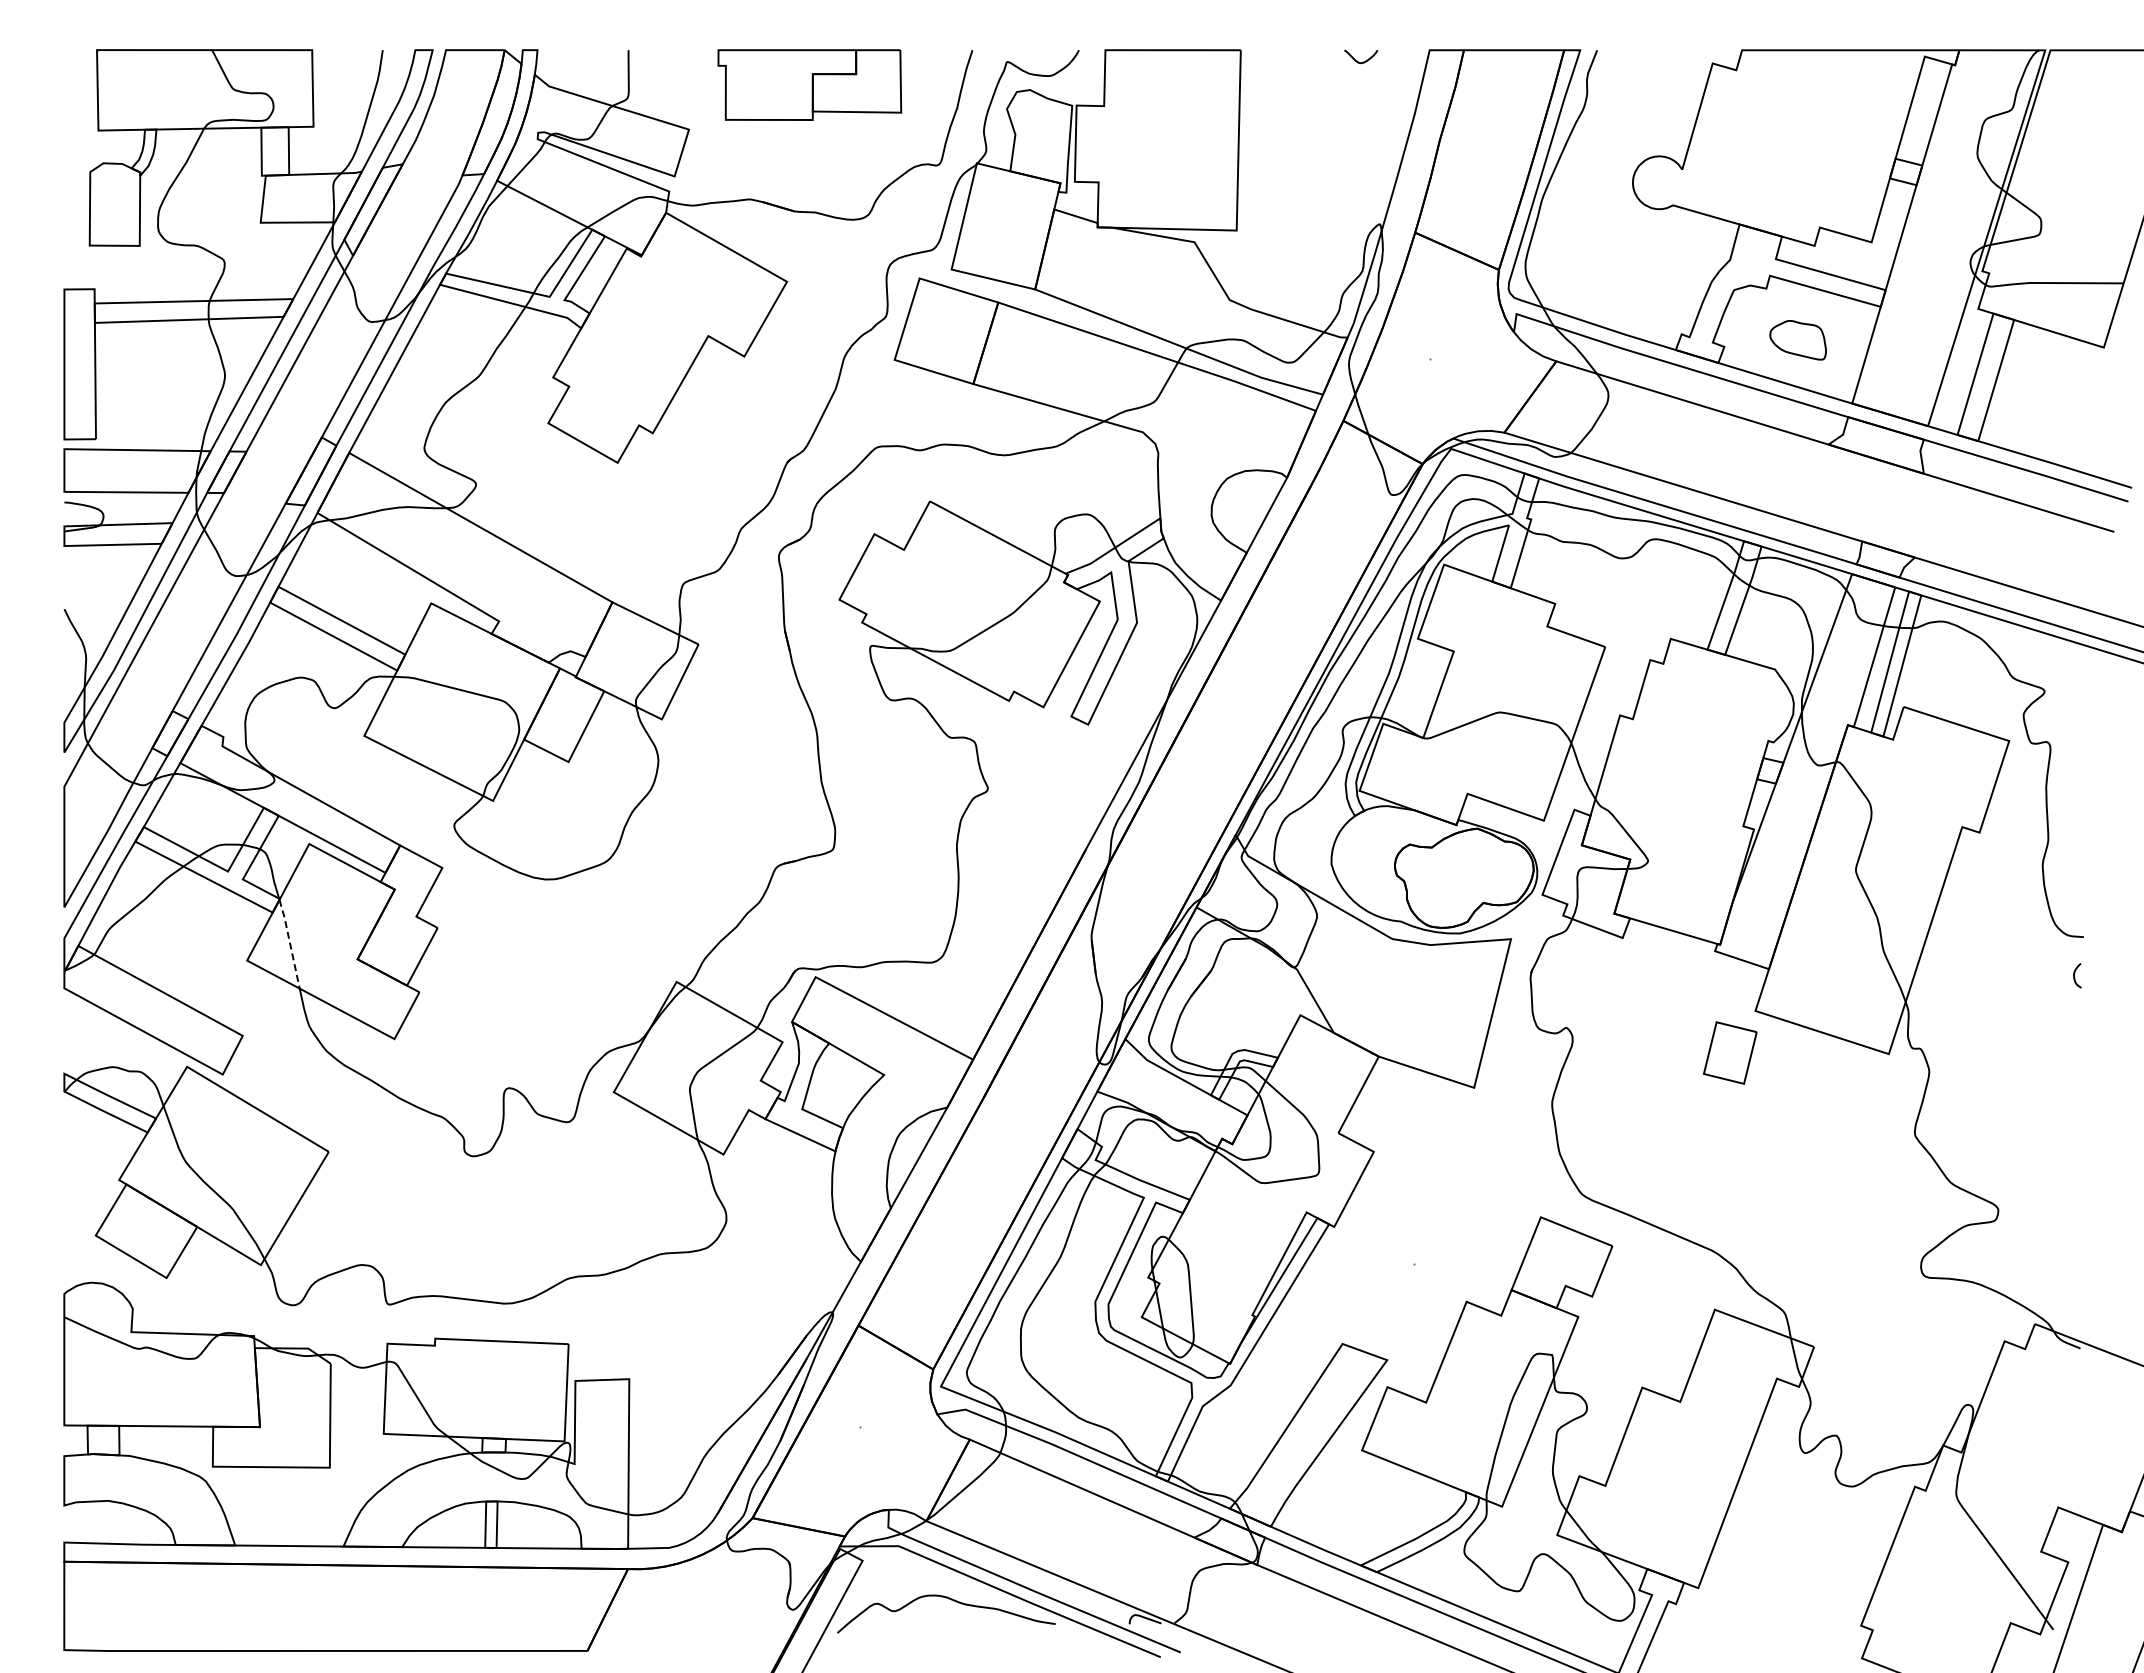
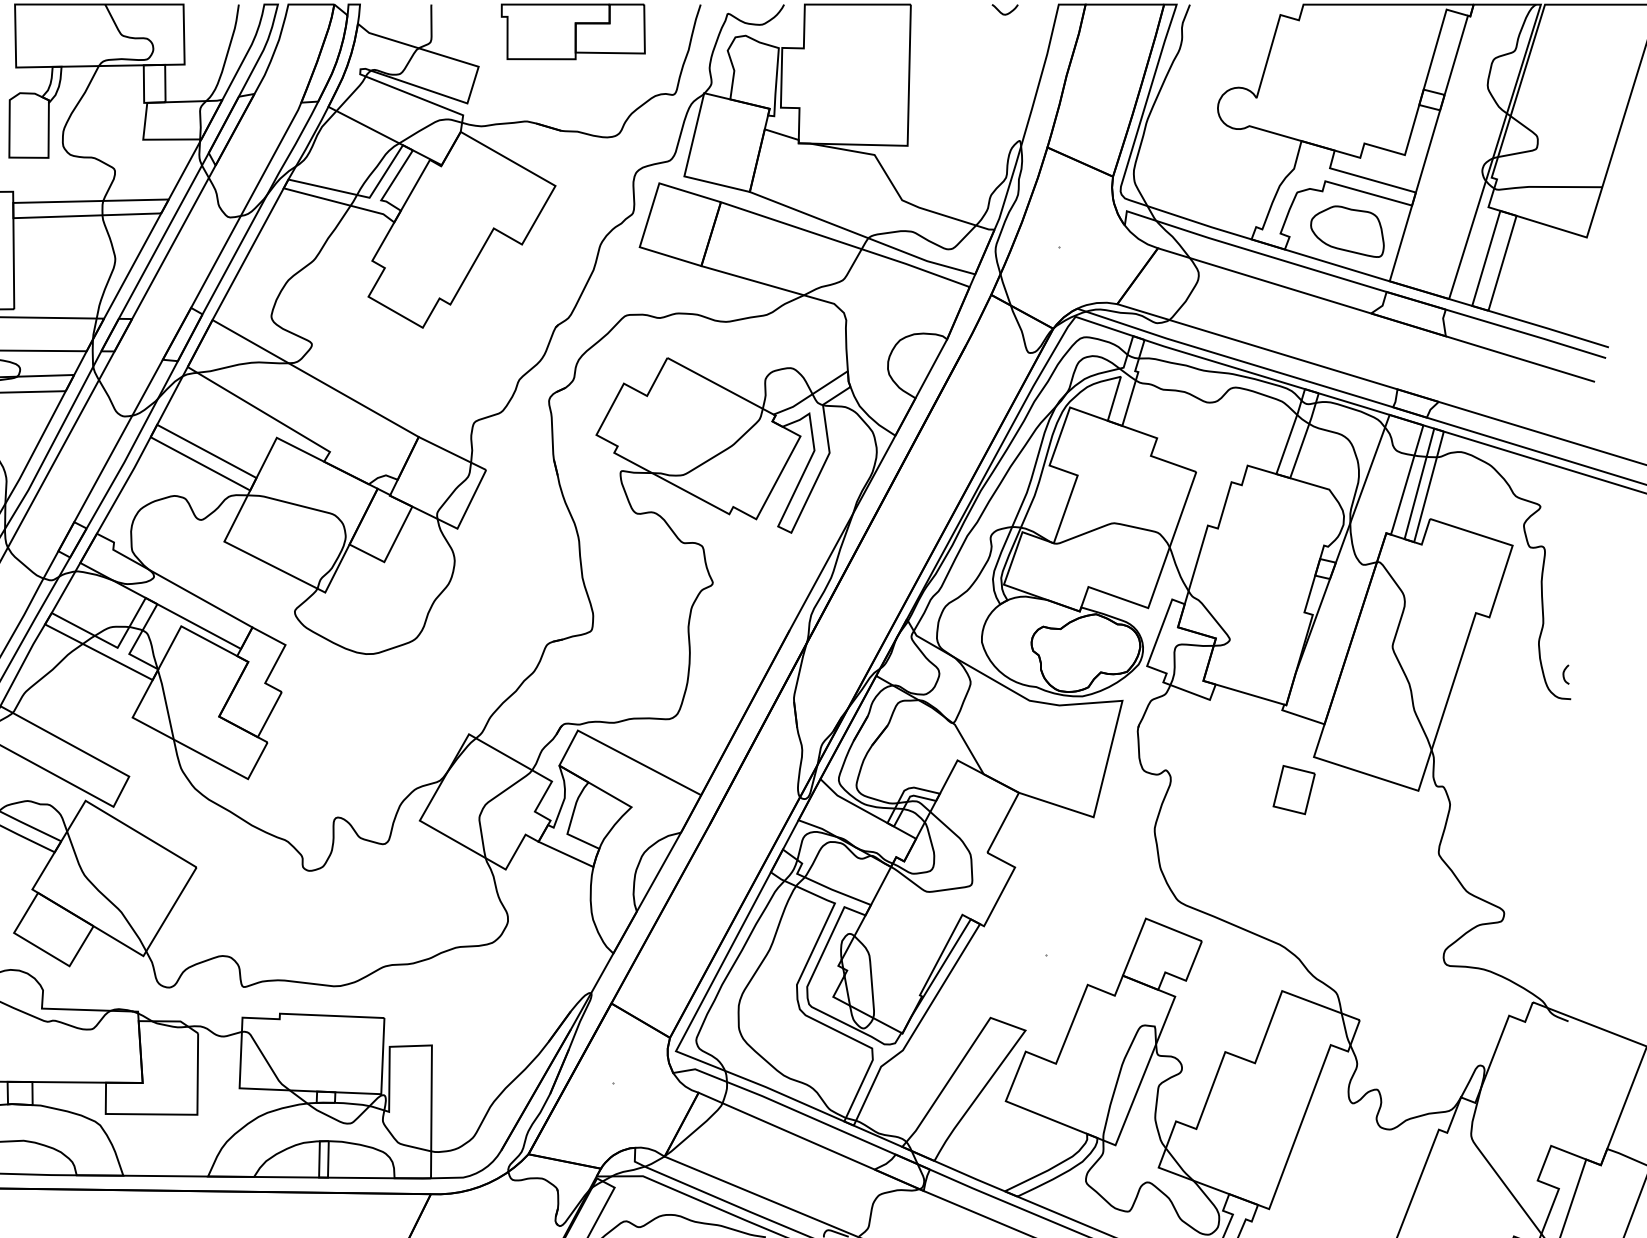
part: (1797, 340) -> (1346, 231), size x1.67
line: (290, 943) -> (166, 704), dashed -> solid
curve: (2075, 973) -> (1564, 672), moved

